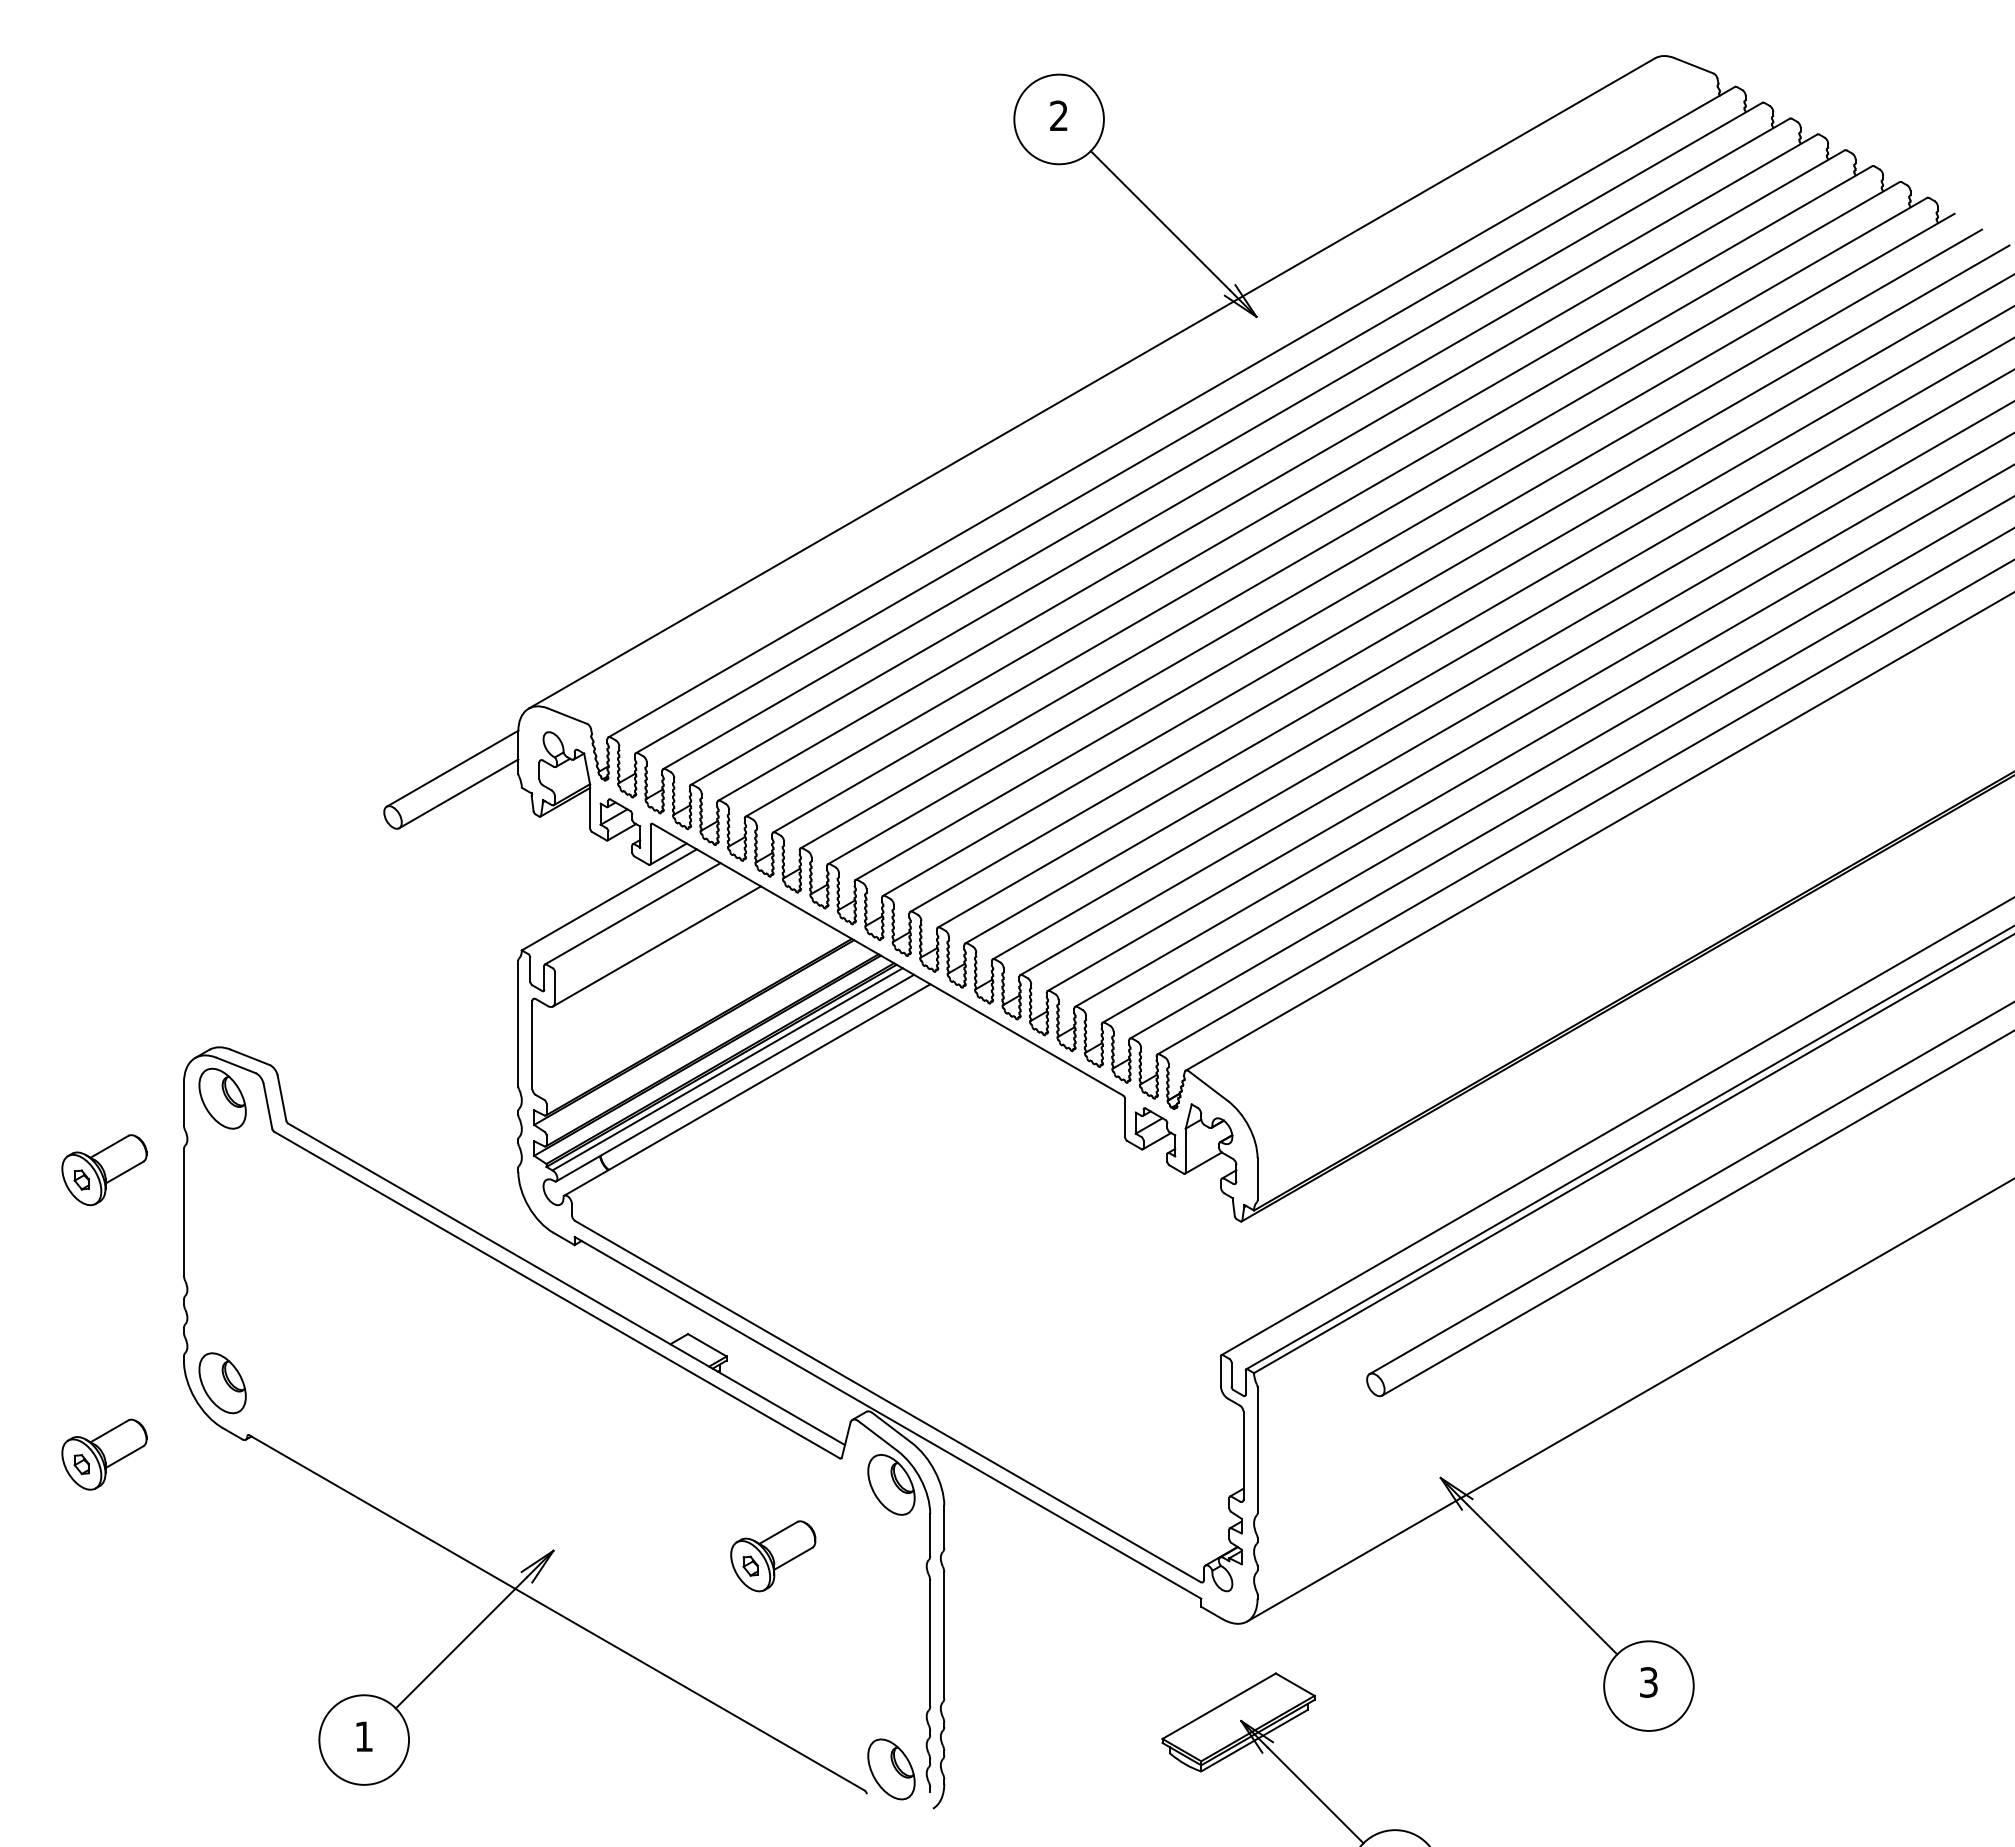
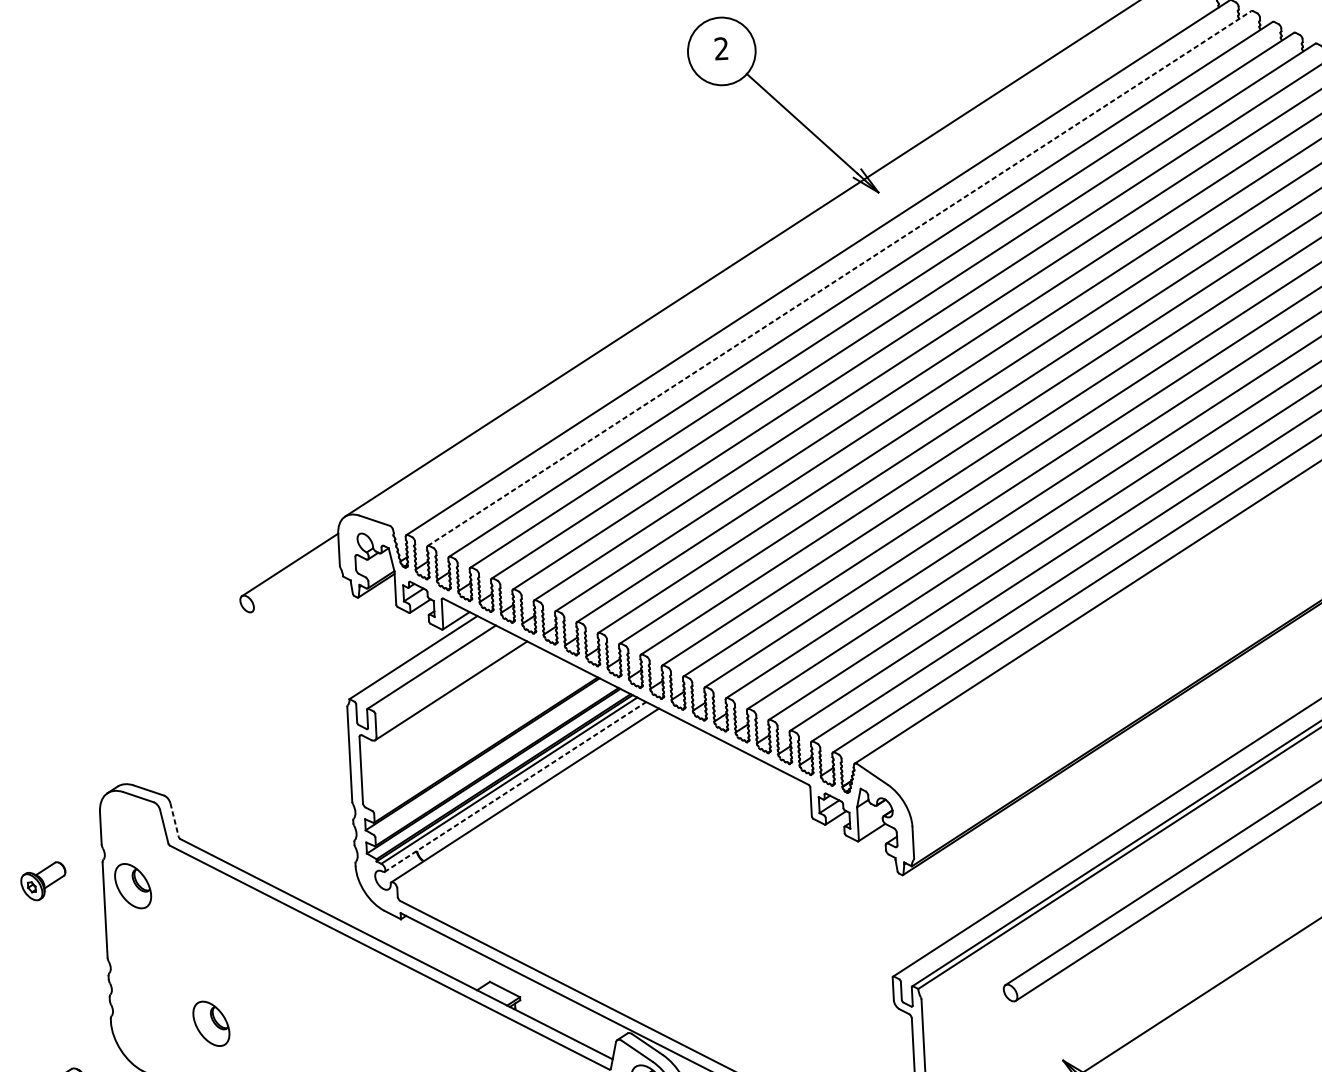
line: (1199, 427) -> (839, 278), solid -> dashed
line: (458, 793) -> (295, 583), removed
line: (735, 1078) -> (515, 787), solid -> dashed
part: (222, 1098) -> (133, 885), moved
line: (282, 1098) -> (174, 820), solid -> dashed
part: (104, 1170) -> (43, 881), size x0.7
part: (222, 1383) -> (211, 1024), moved

